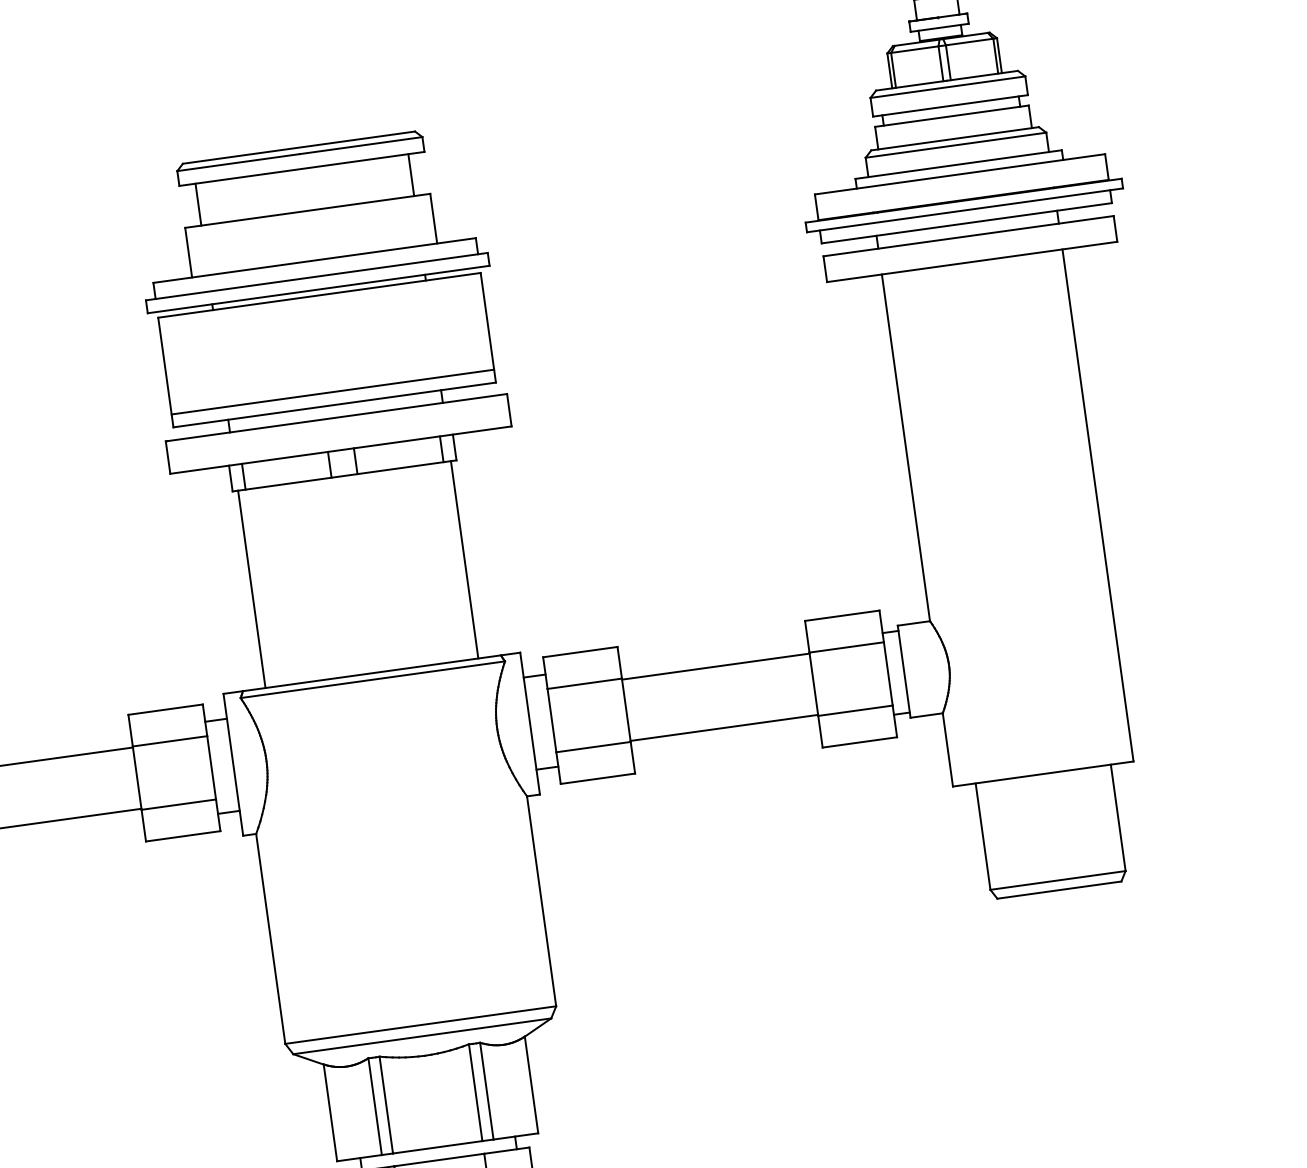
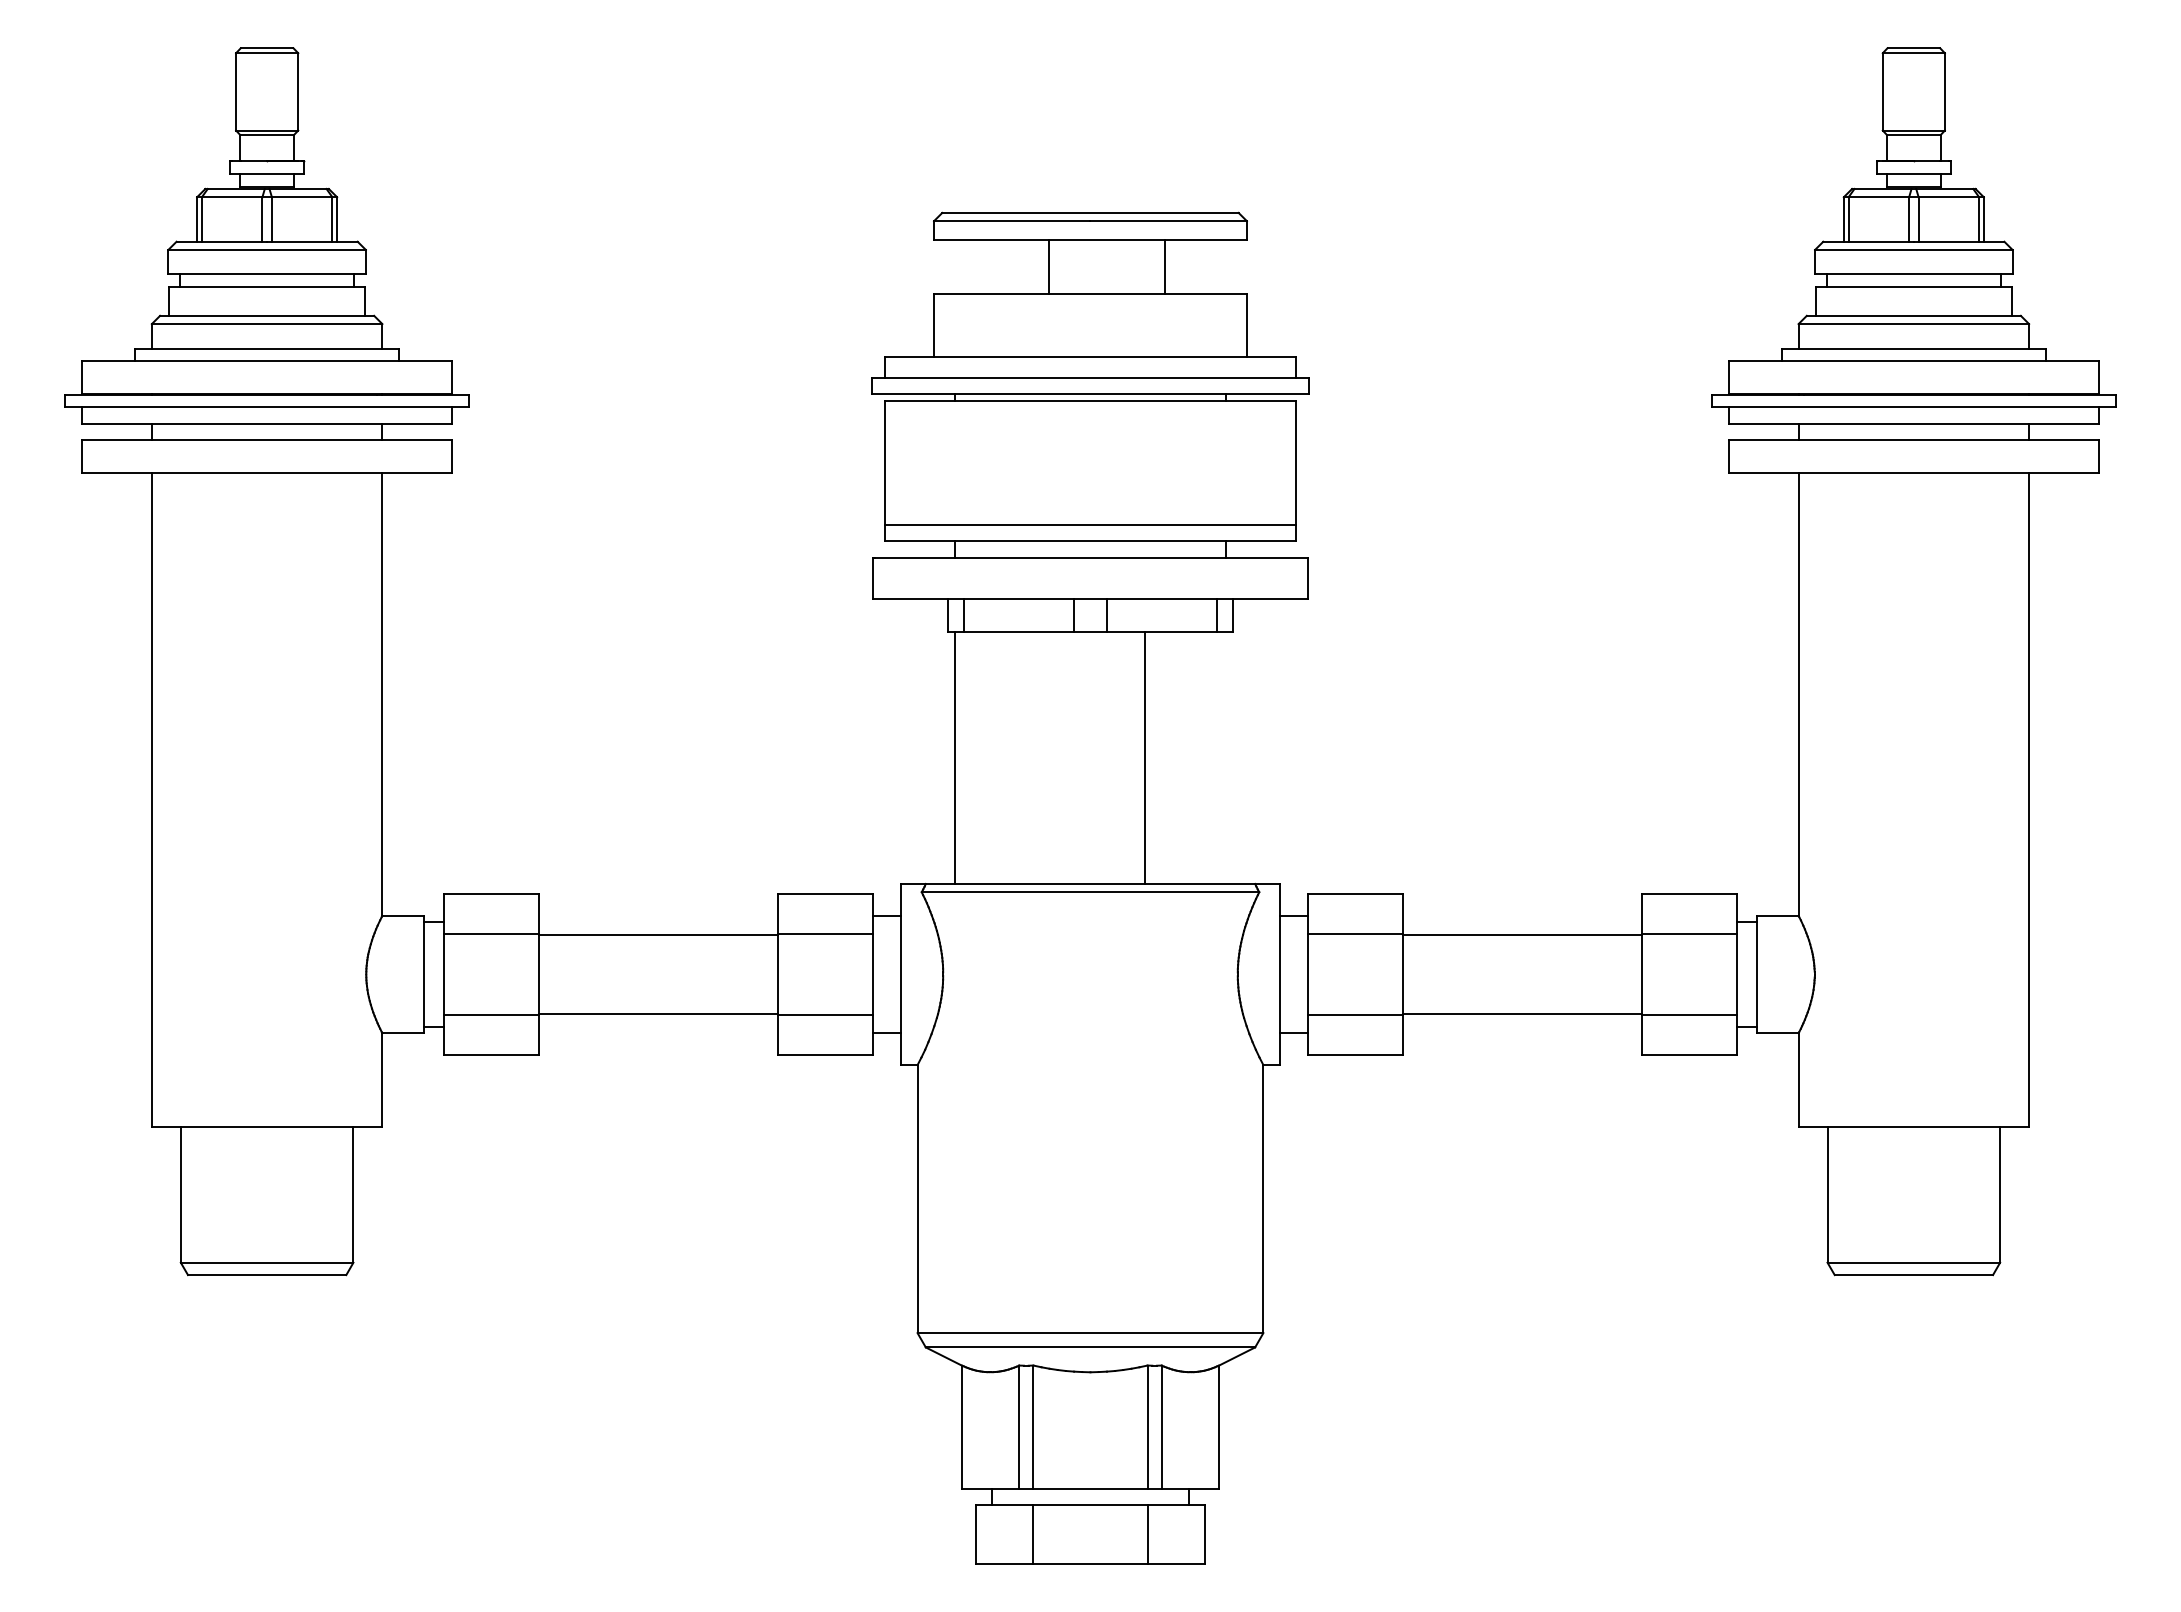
line: (411, 174) -> (1165, 266), moved
line: (198, 204) -> (1048, 266), moved
line: (464, 559) -> (1145, 757), moved

